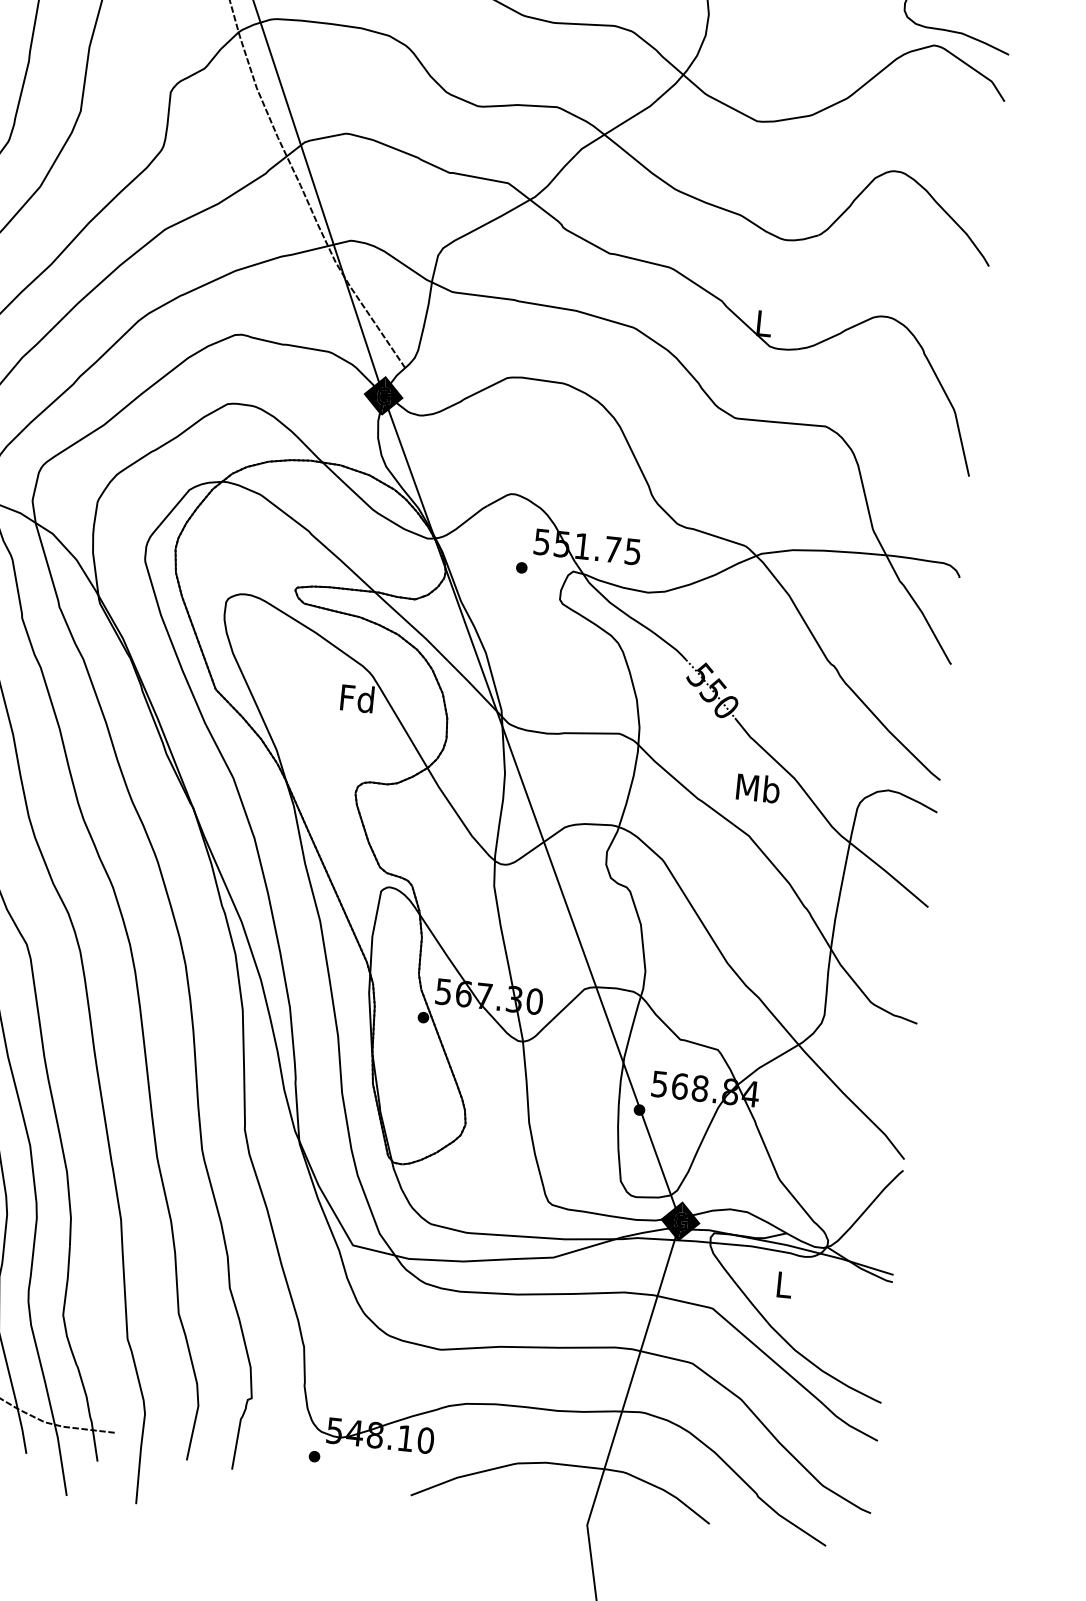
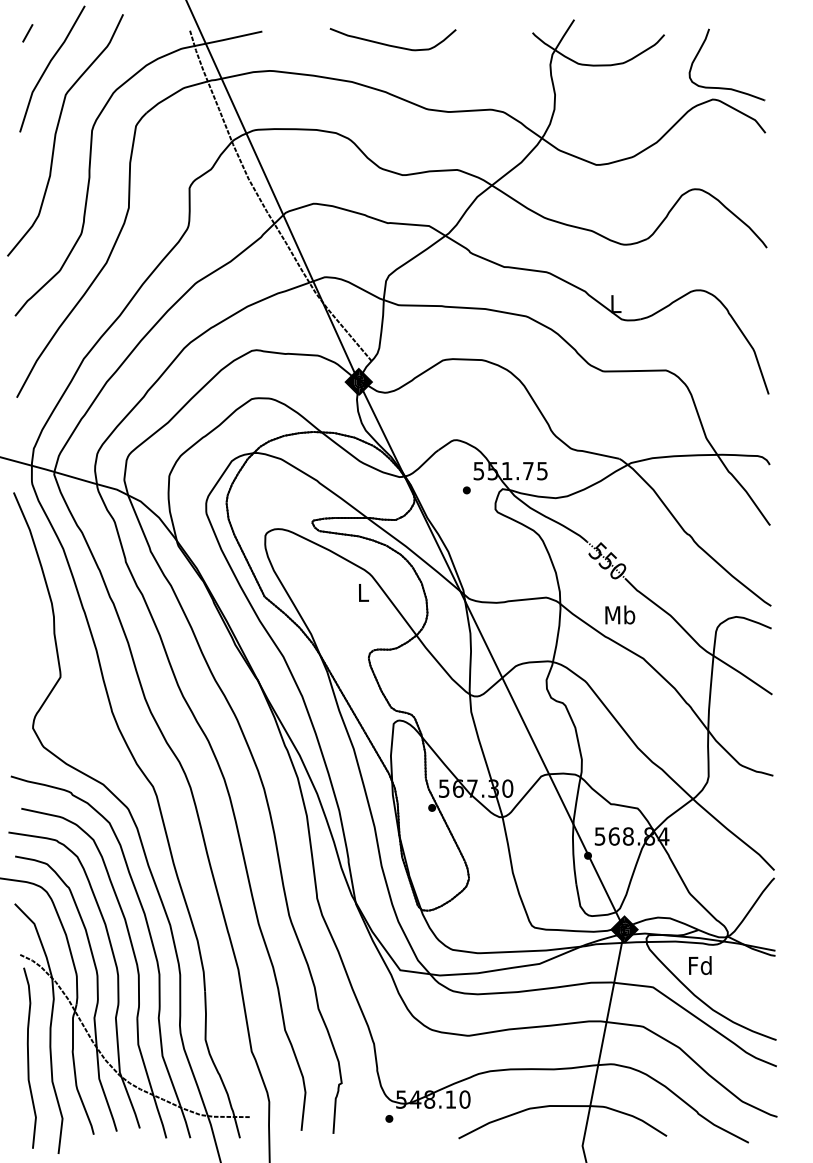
text: (356, 698) -> (362, 592), Fd -> L
text: (758, 787) -> (620, 614), moved
text: (783, 1284) -> (700, 965), L -> Fd

